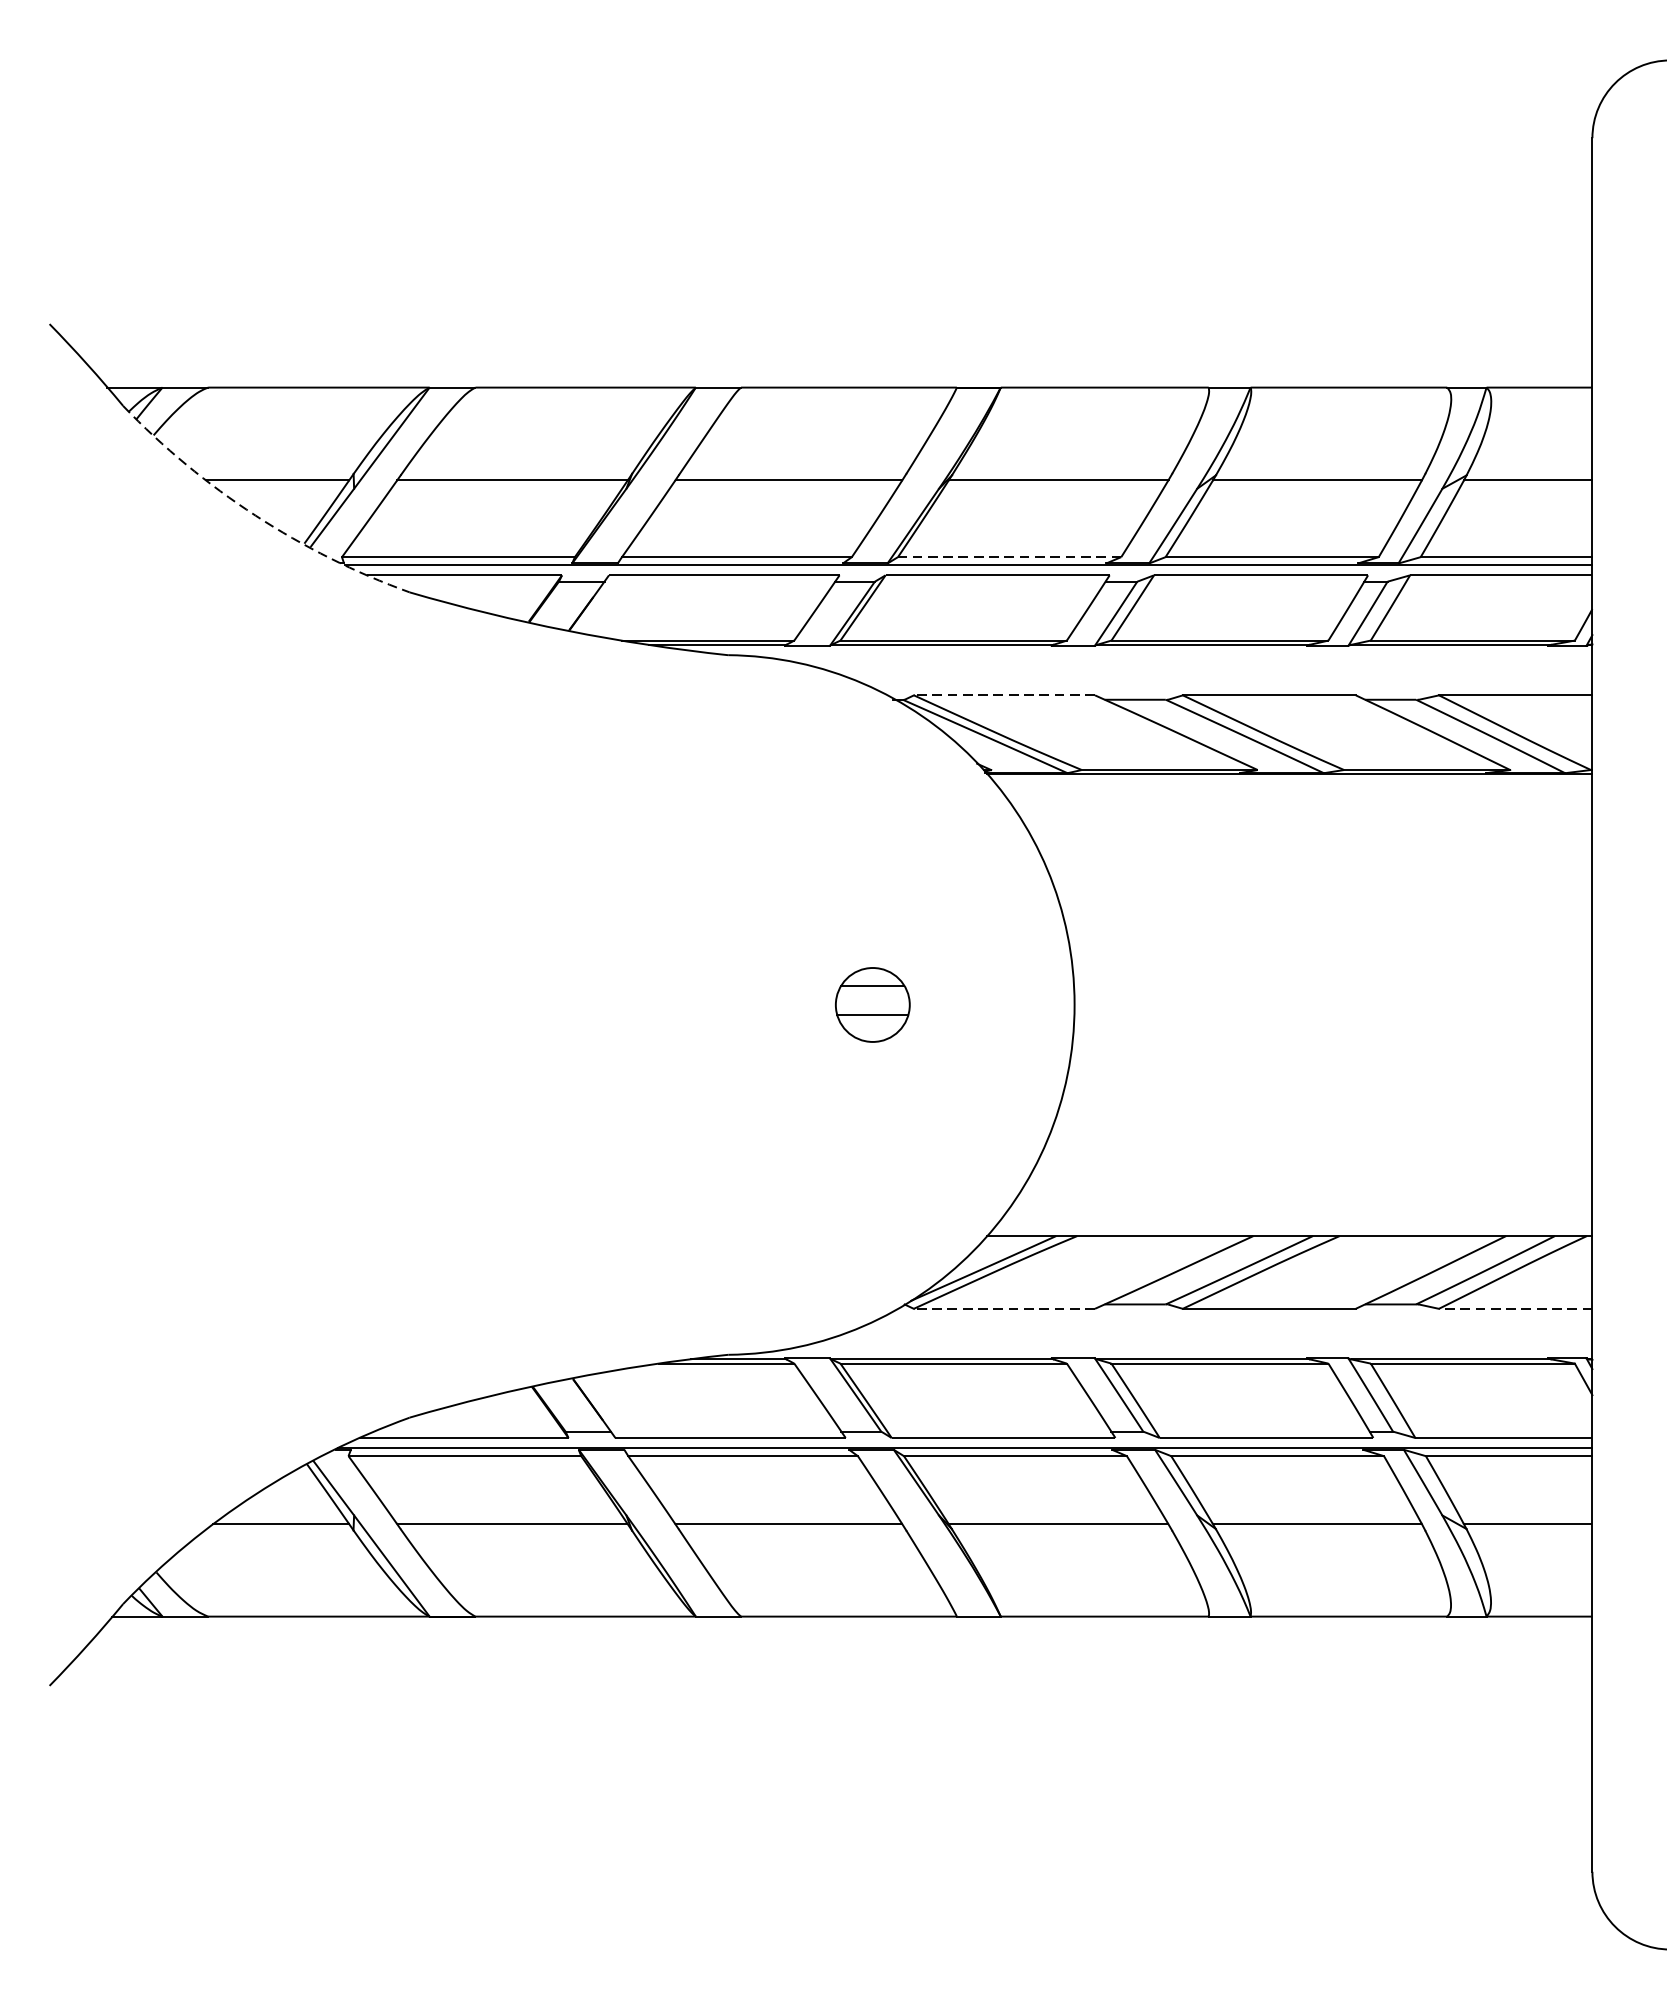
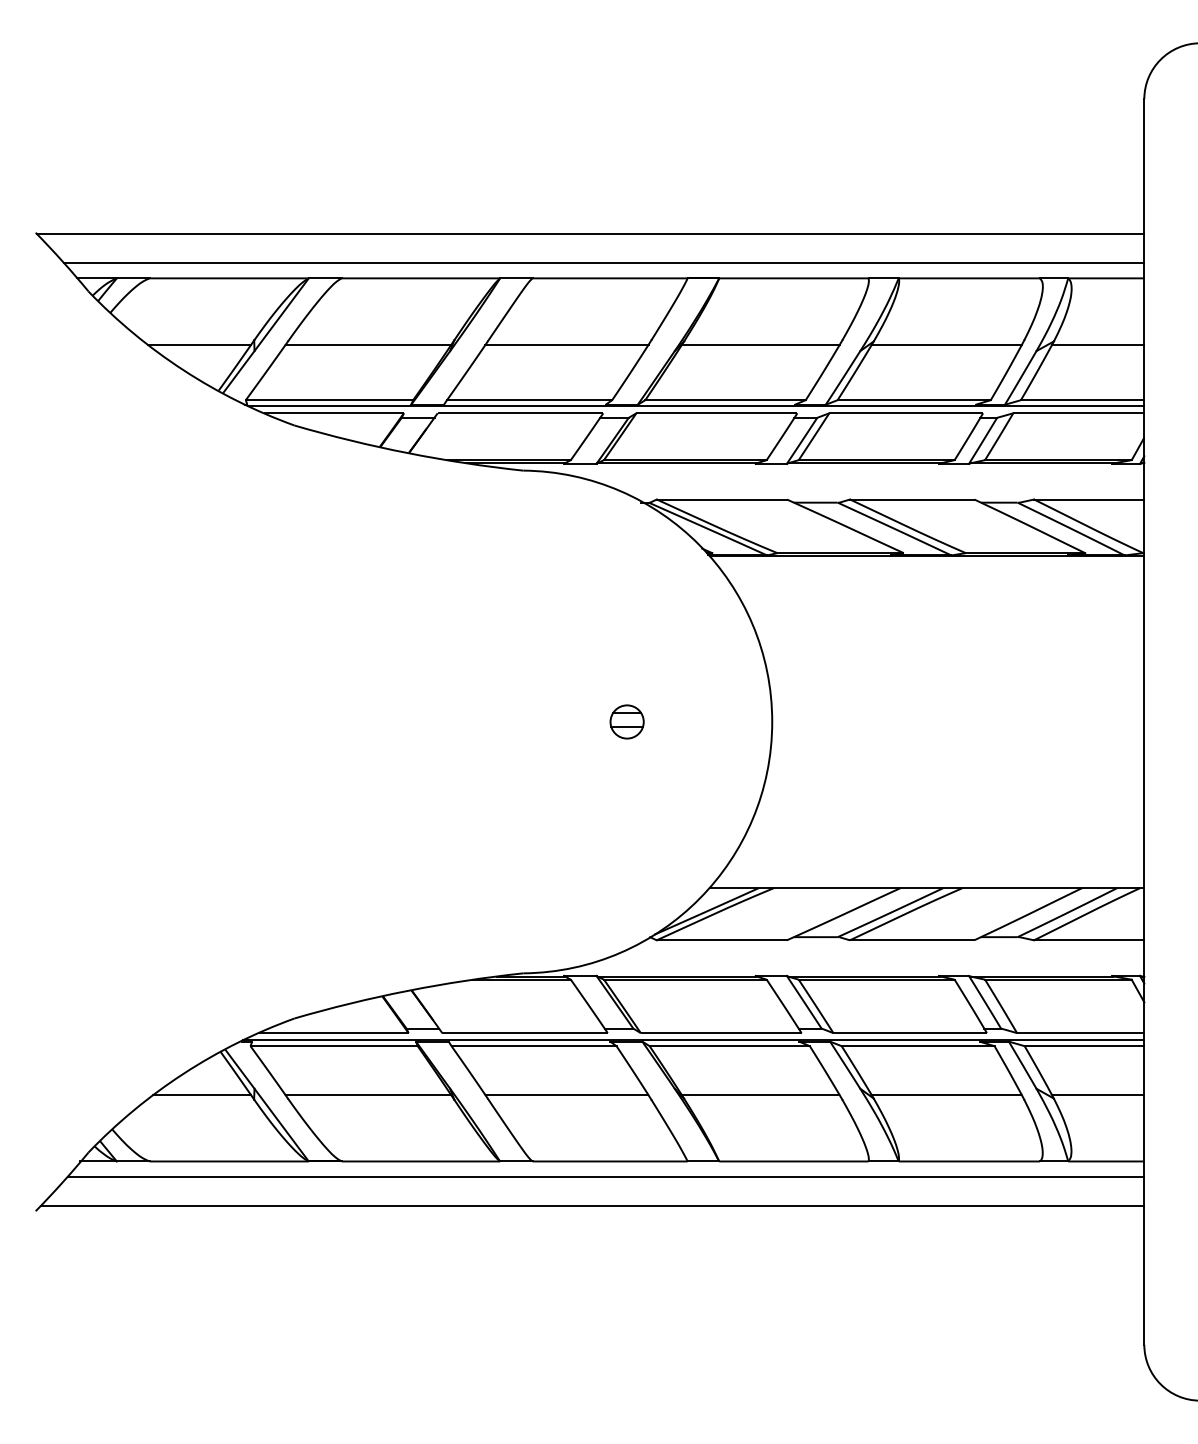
line: (821, 326) -> (590, 234), added
line: (839, 366) -> (603, 263), added
arc: (255, 515) -> (183, 370), dashed -> solid
line: (1009, 557) -> (725, 400), dashed -> solid
line: (1003, 695) -> (721, 499), dashed -> solid
part: (871, 1004) -> (626, 721), size x0.62
line: (1003, 1309) -> (721, 940), dashed -> solid
line: (1514, 1309) -> (1088, 940), dashed -> solid
line: (842, 1637) -> (605, 1176), added
line: (824, 1677) -> (592, 1205), added

